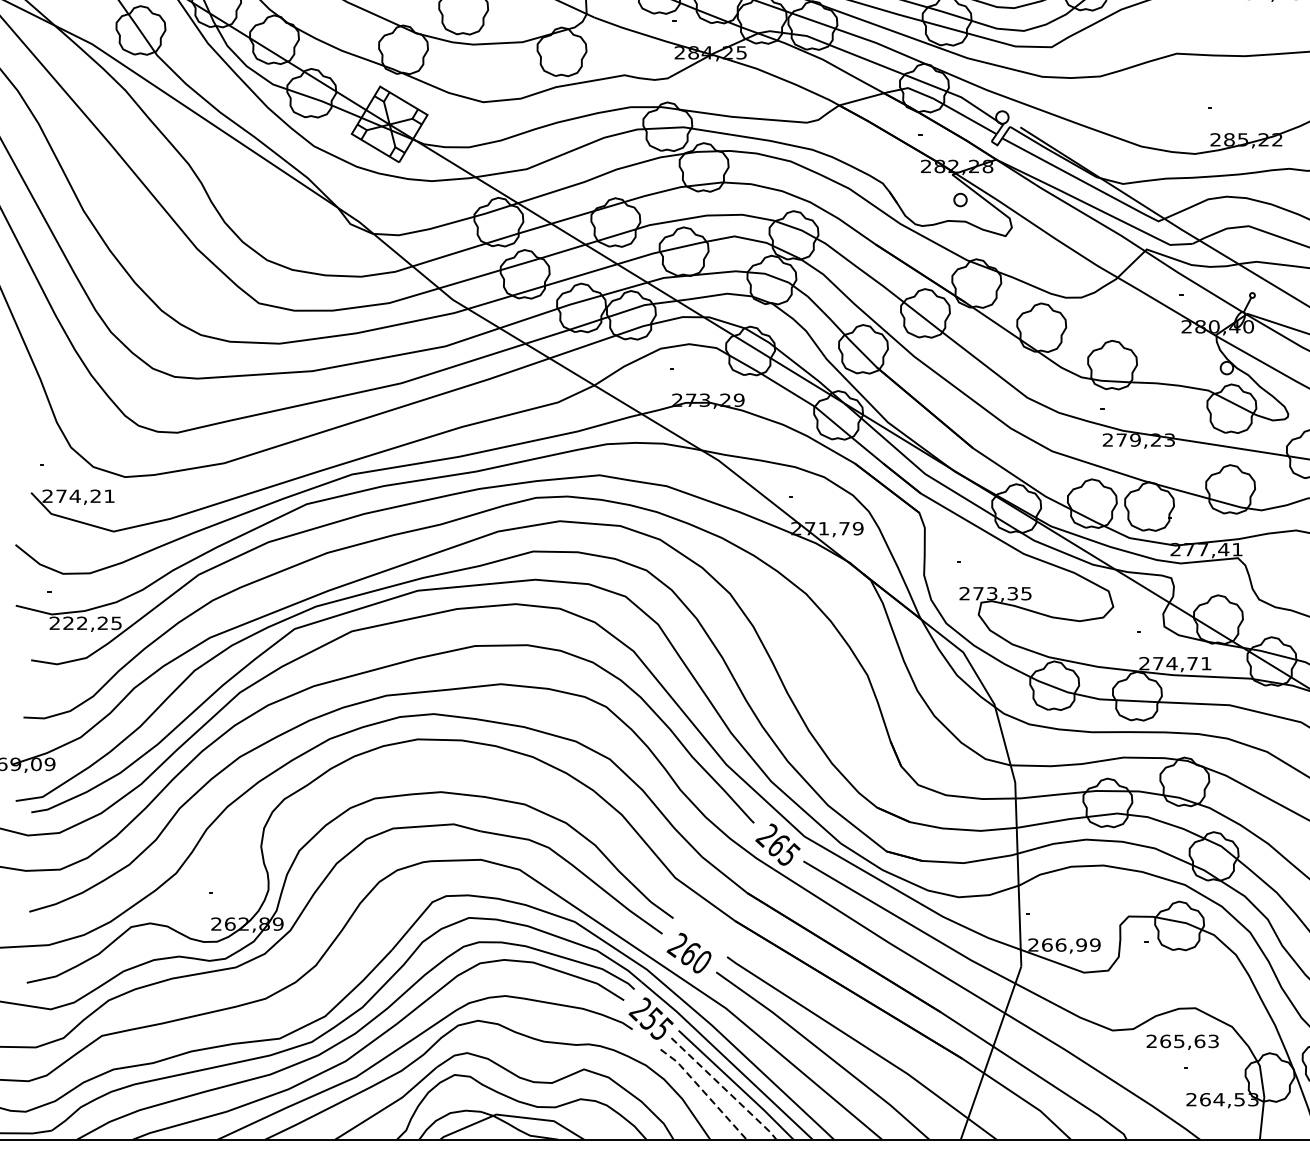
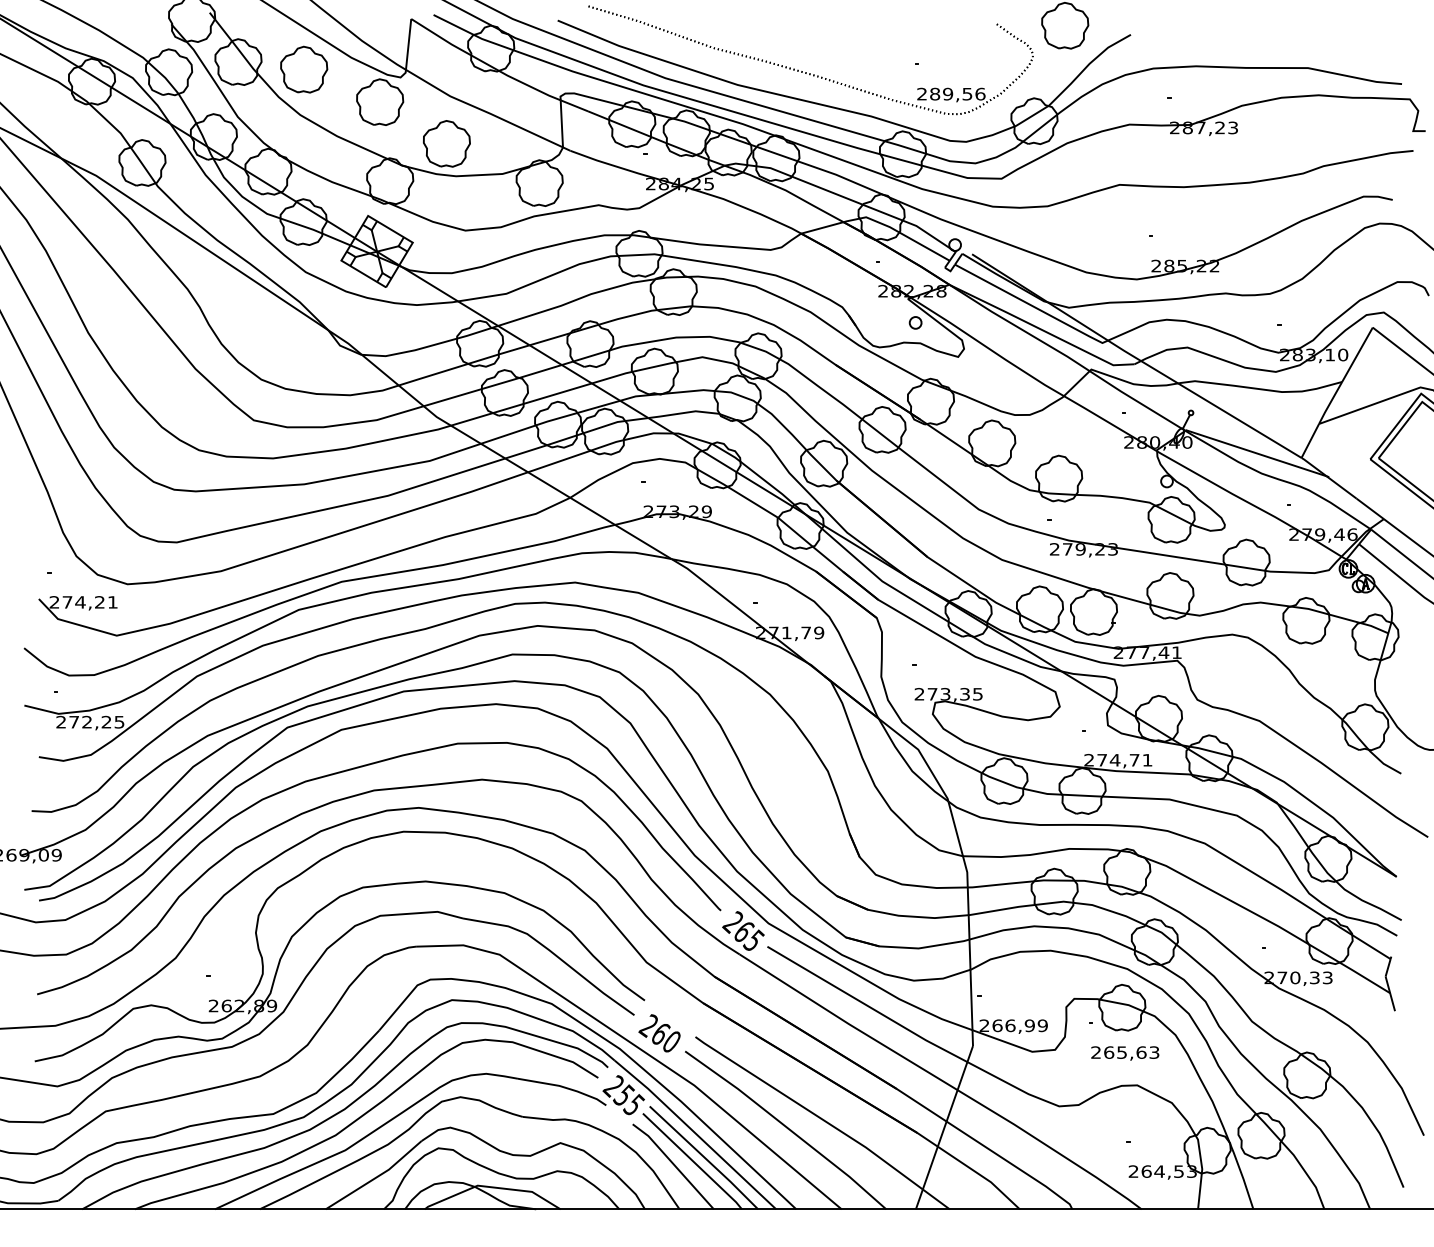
text: (67, 622) -> (73, 721), 222,25 -> 272,25
text: (1182, 1042) -> (1125, 1053), moved
line: (725, 1088) -> (693, 1161), dashed -> solid
line: (704, 1092) -> (674, 1164), dashed -> solid

